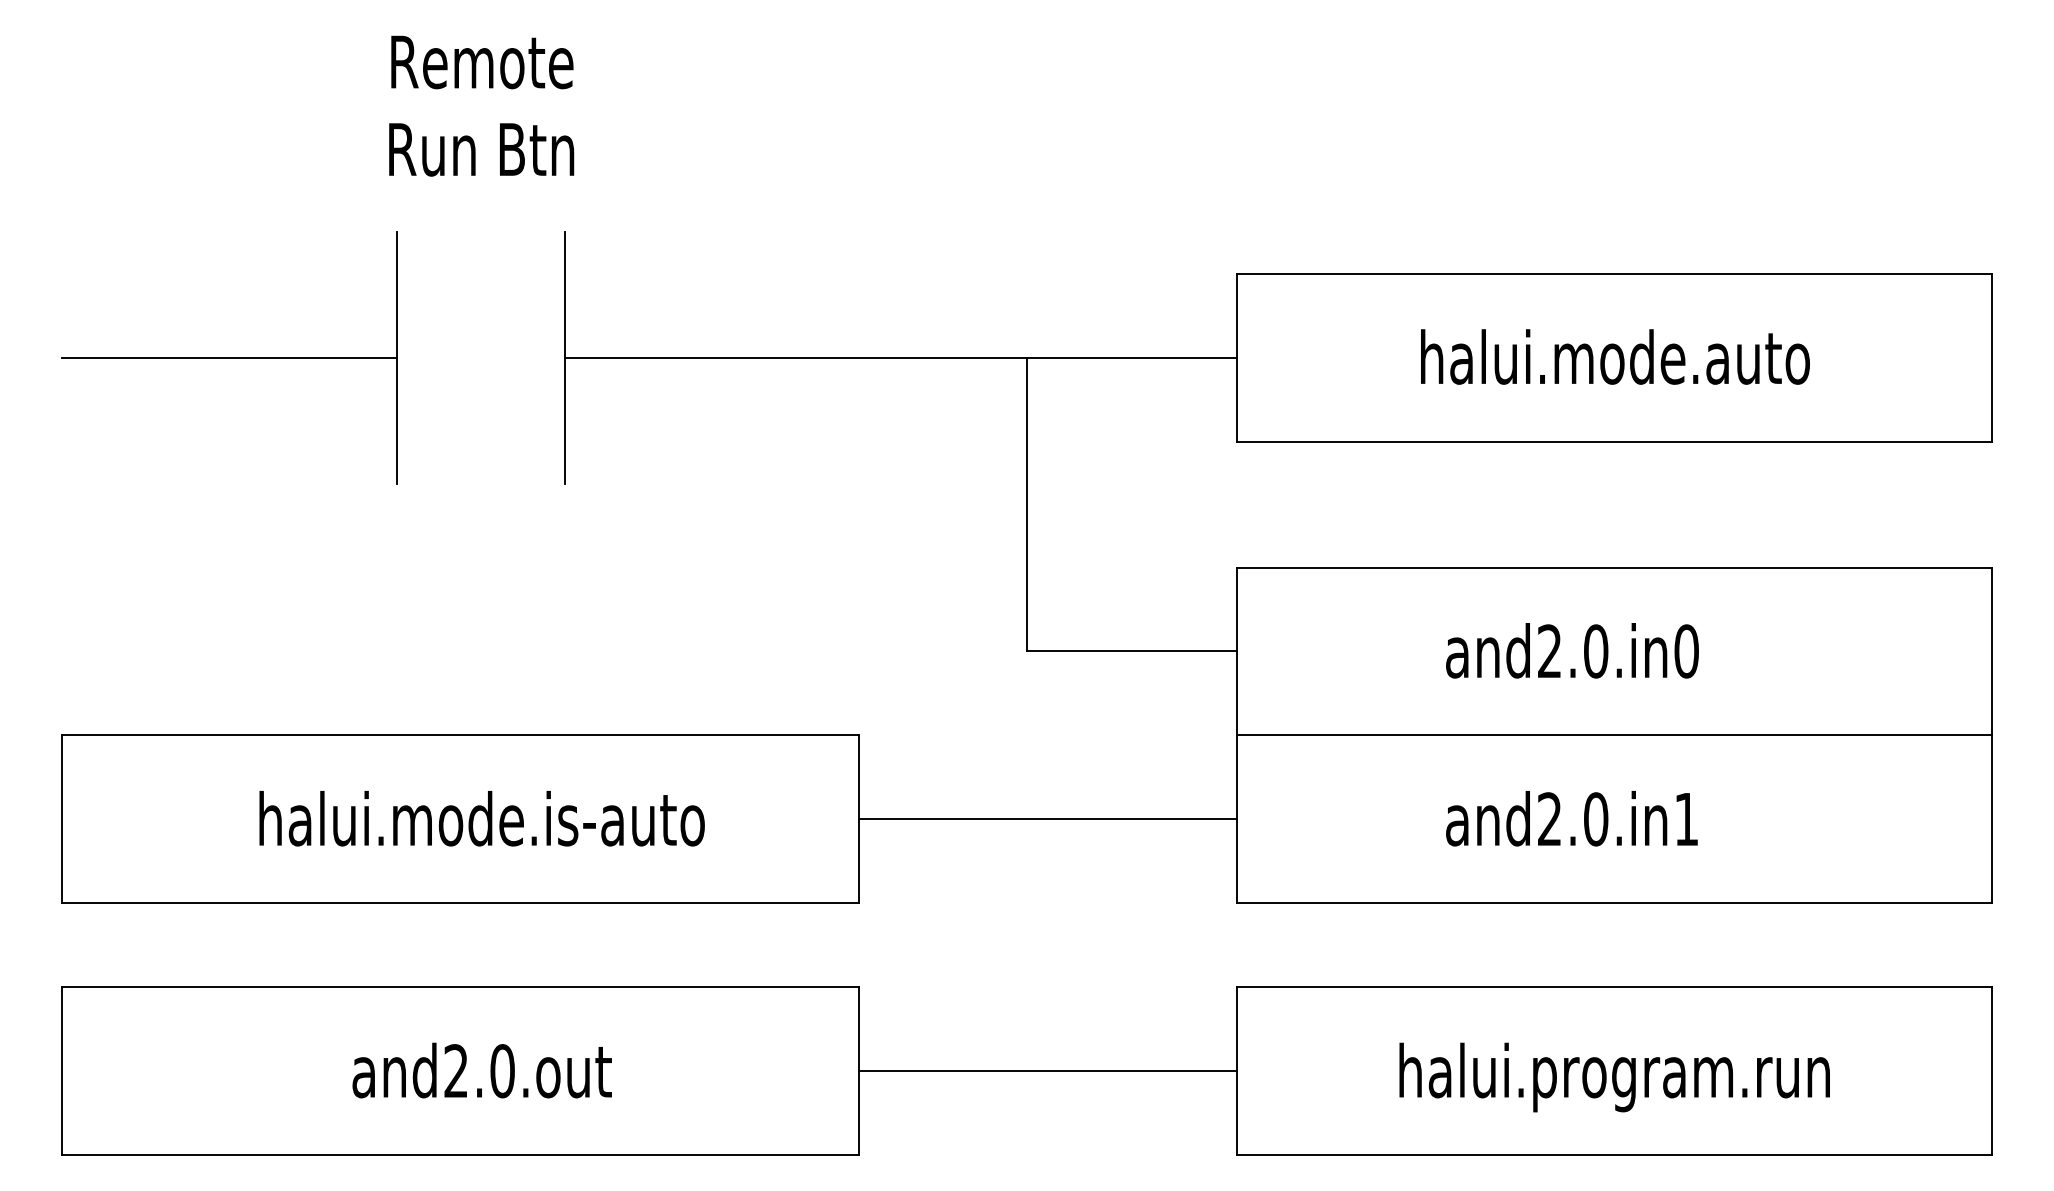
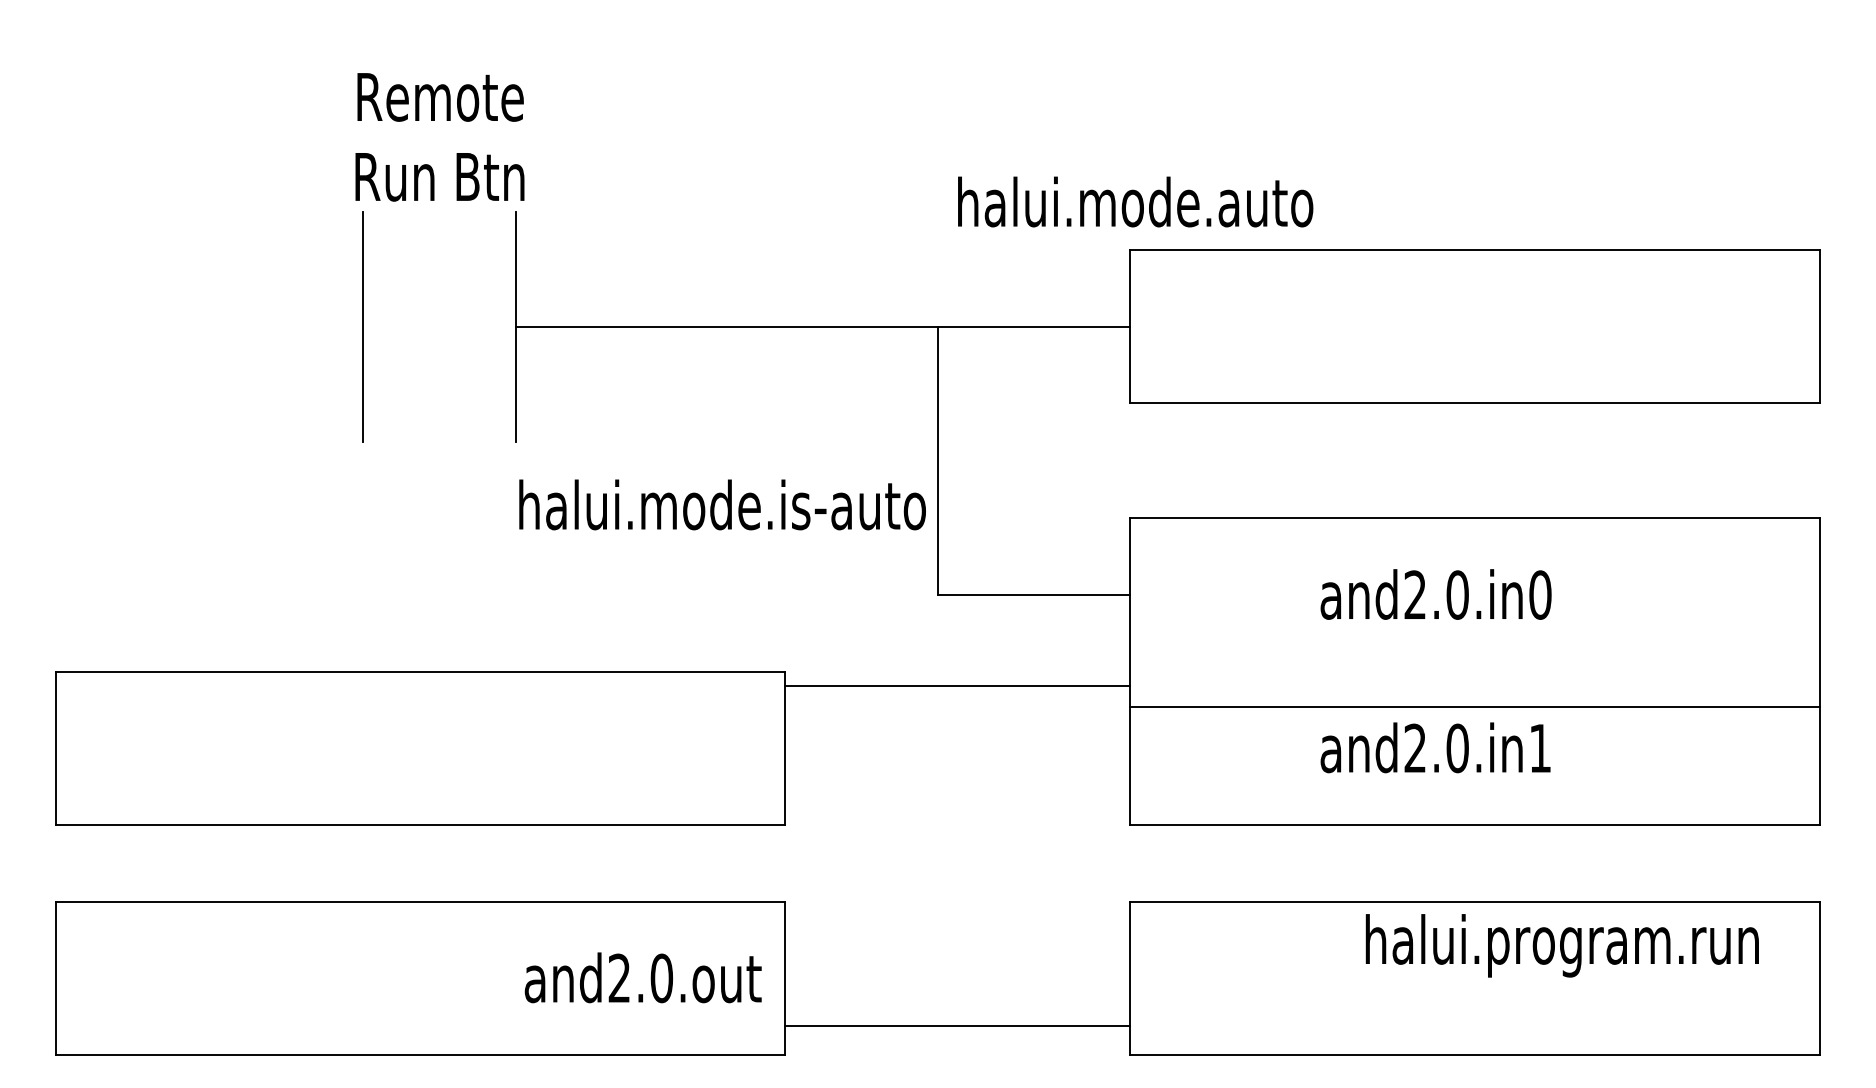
text: (481, 105) -> (439, 136), moved
text: (1615, 356) -> (1135, 201), moved
line: (229, 357) -> (209, 326), removed
line: (1614, 735) -> (1474, 707), moved
text: (481, 818) -> (722, 504), moved
line: (1047, 819) -> (956, 686), moved
text: (481, 1070) -> (642, 977), moved
line: (1047, 1071) -> (956, 1026), moved
text: (1614, 1077) -> (1562, 945), moved

